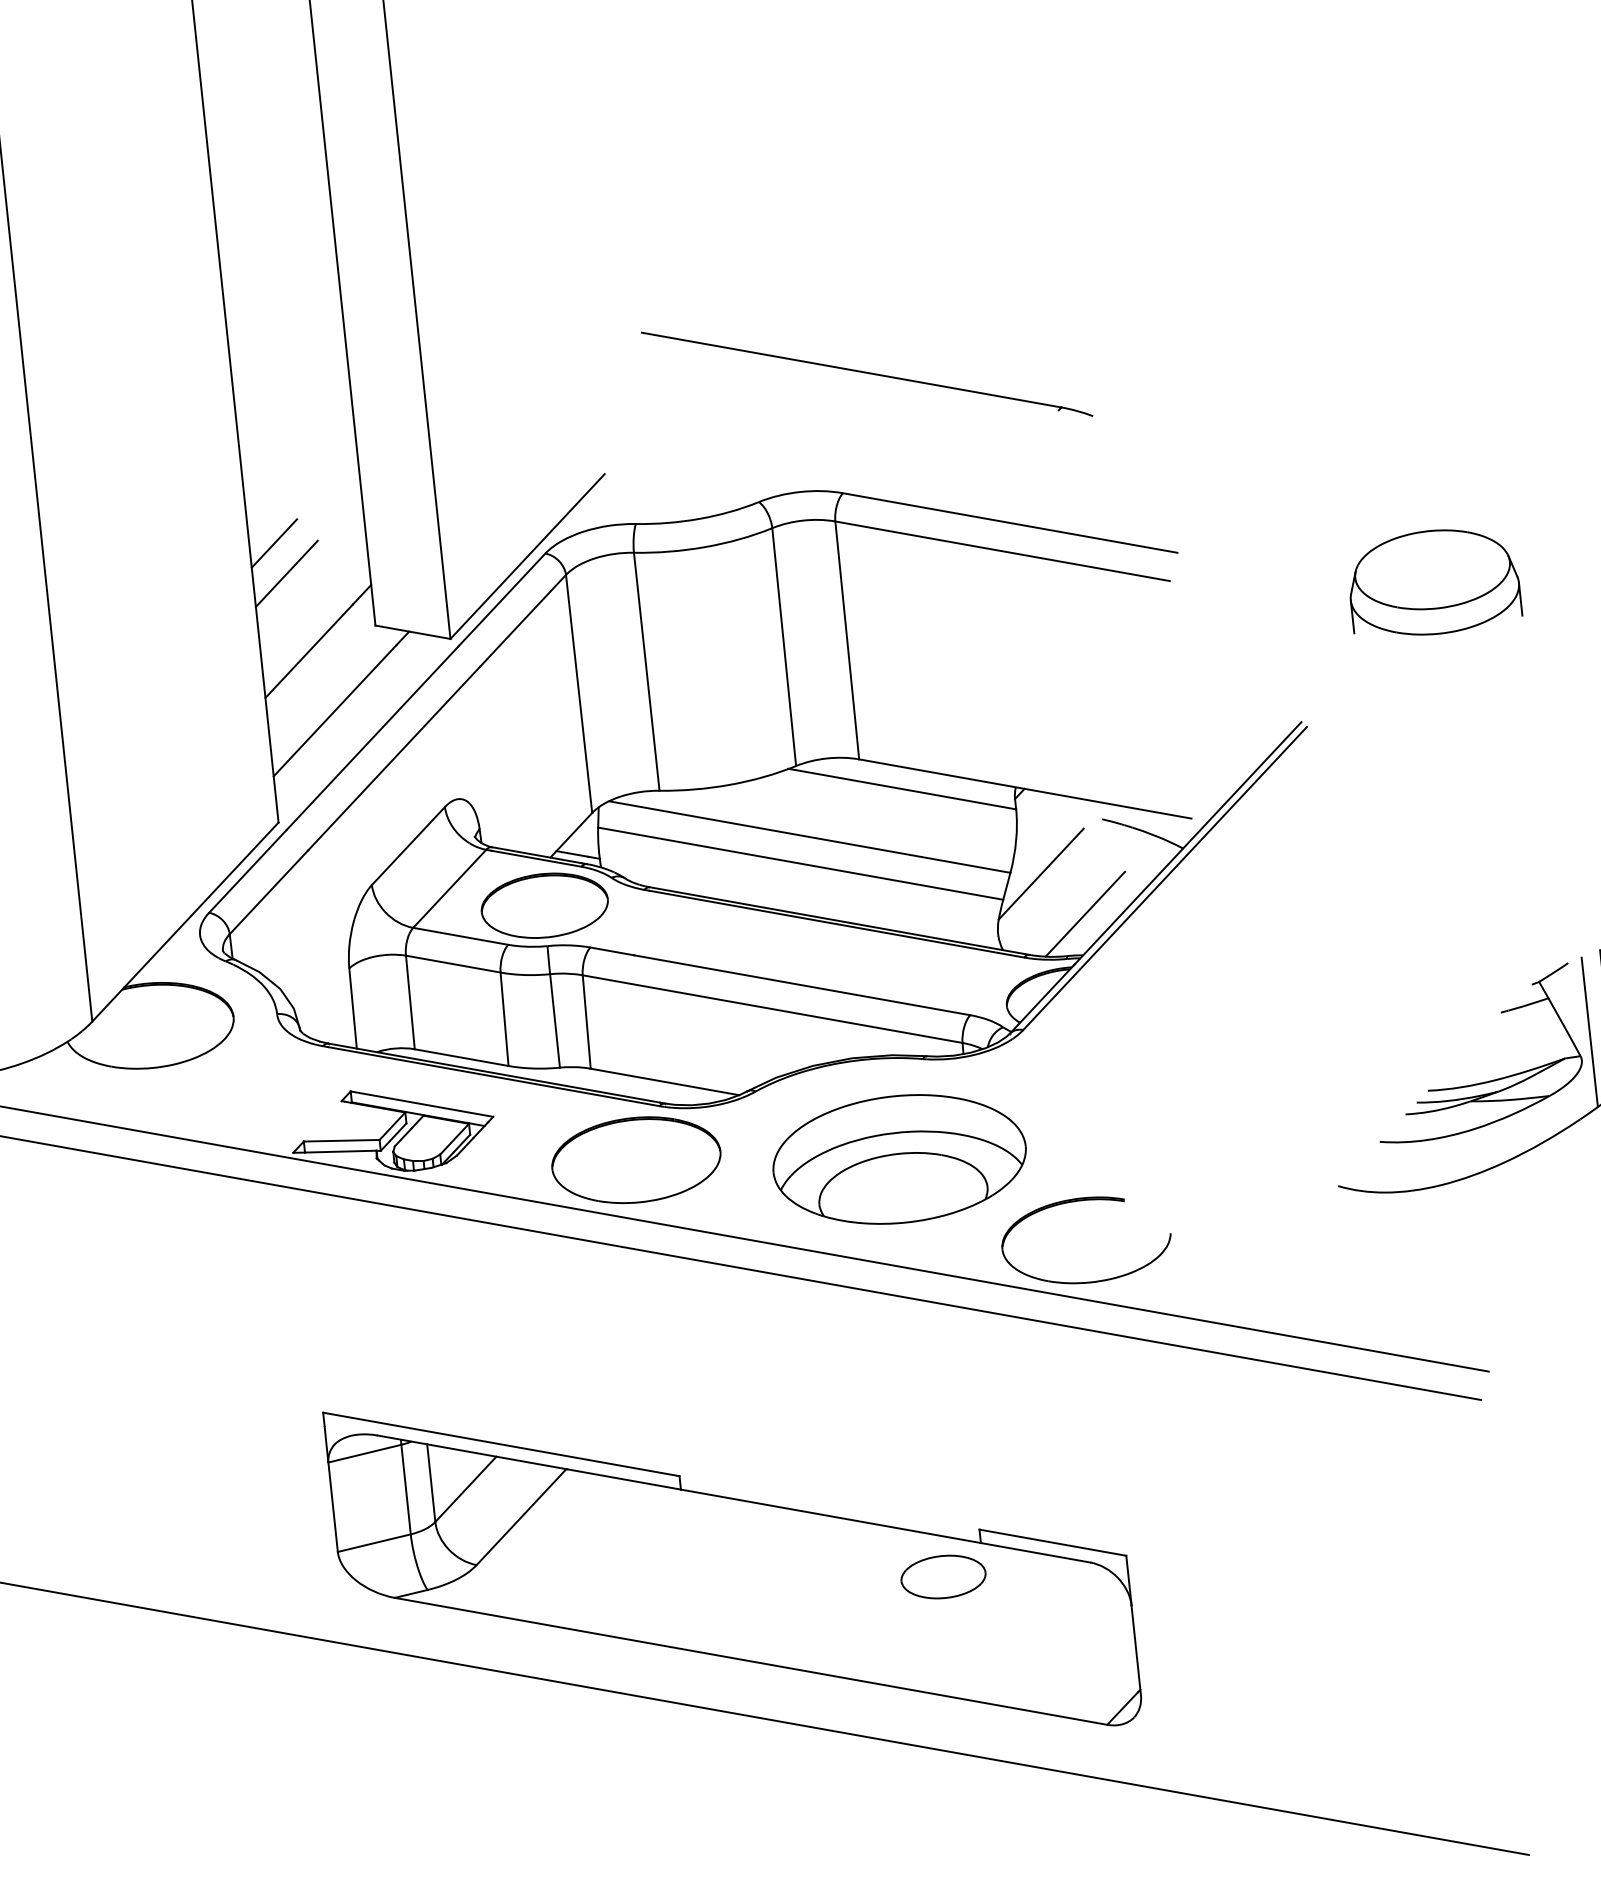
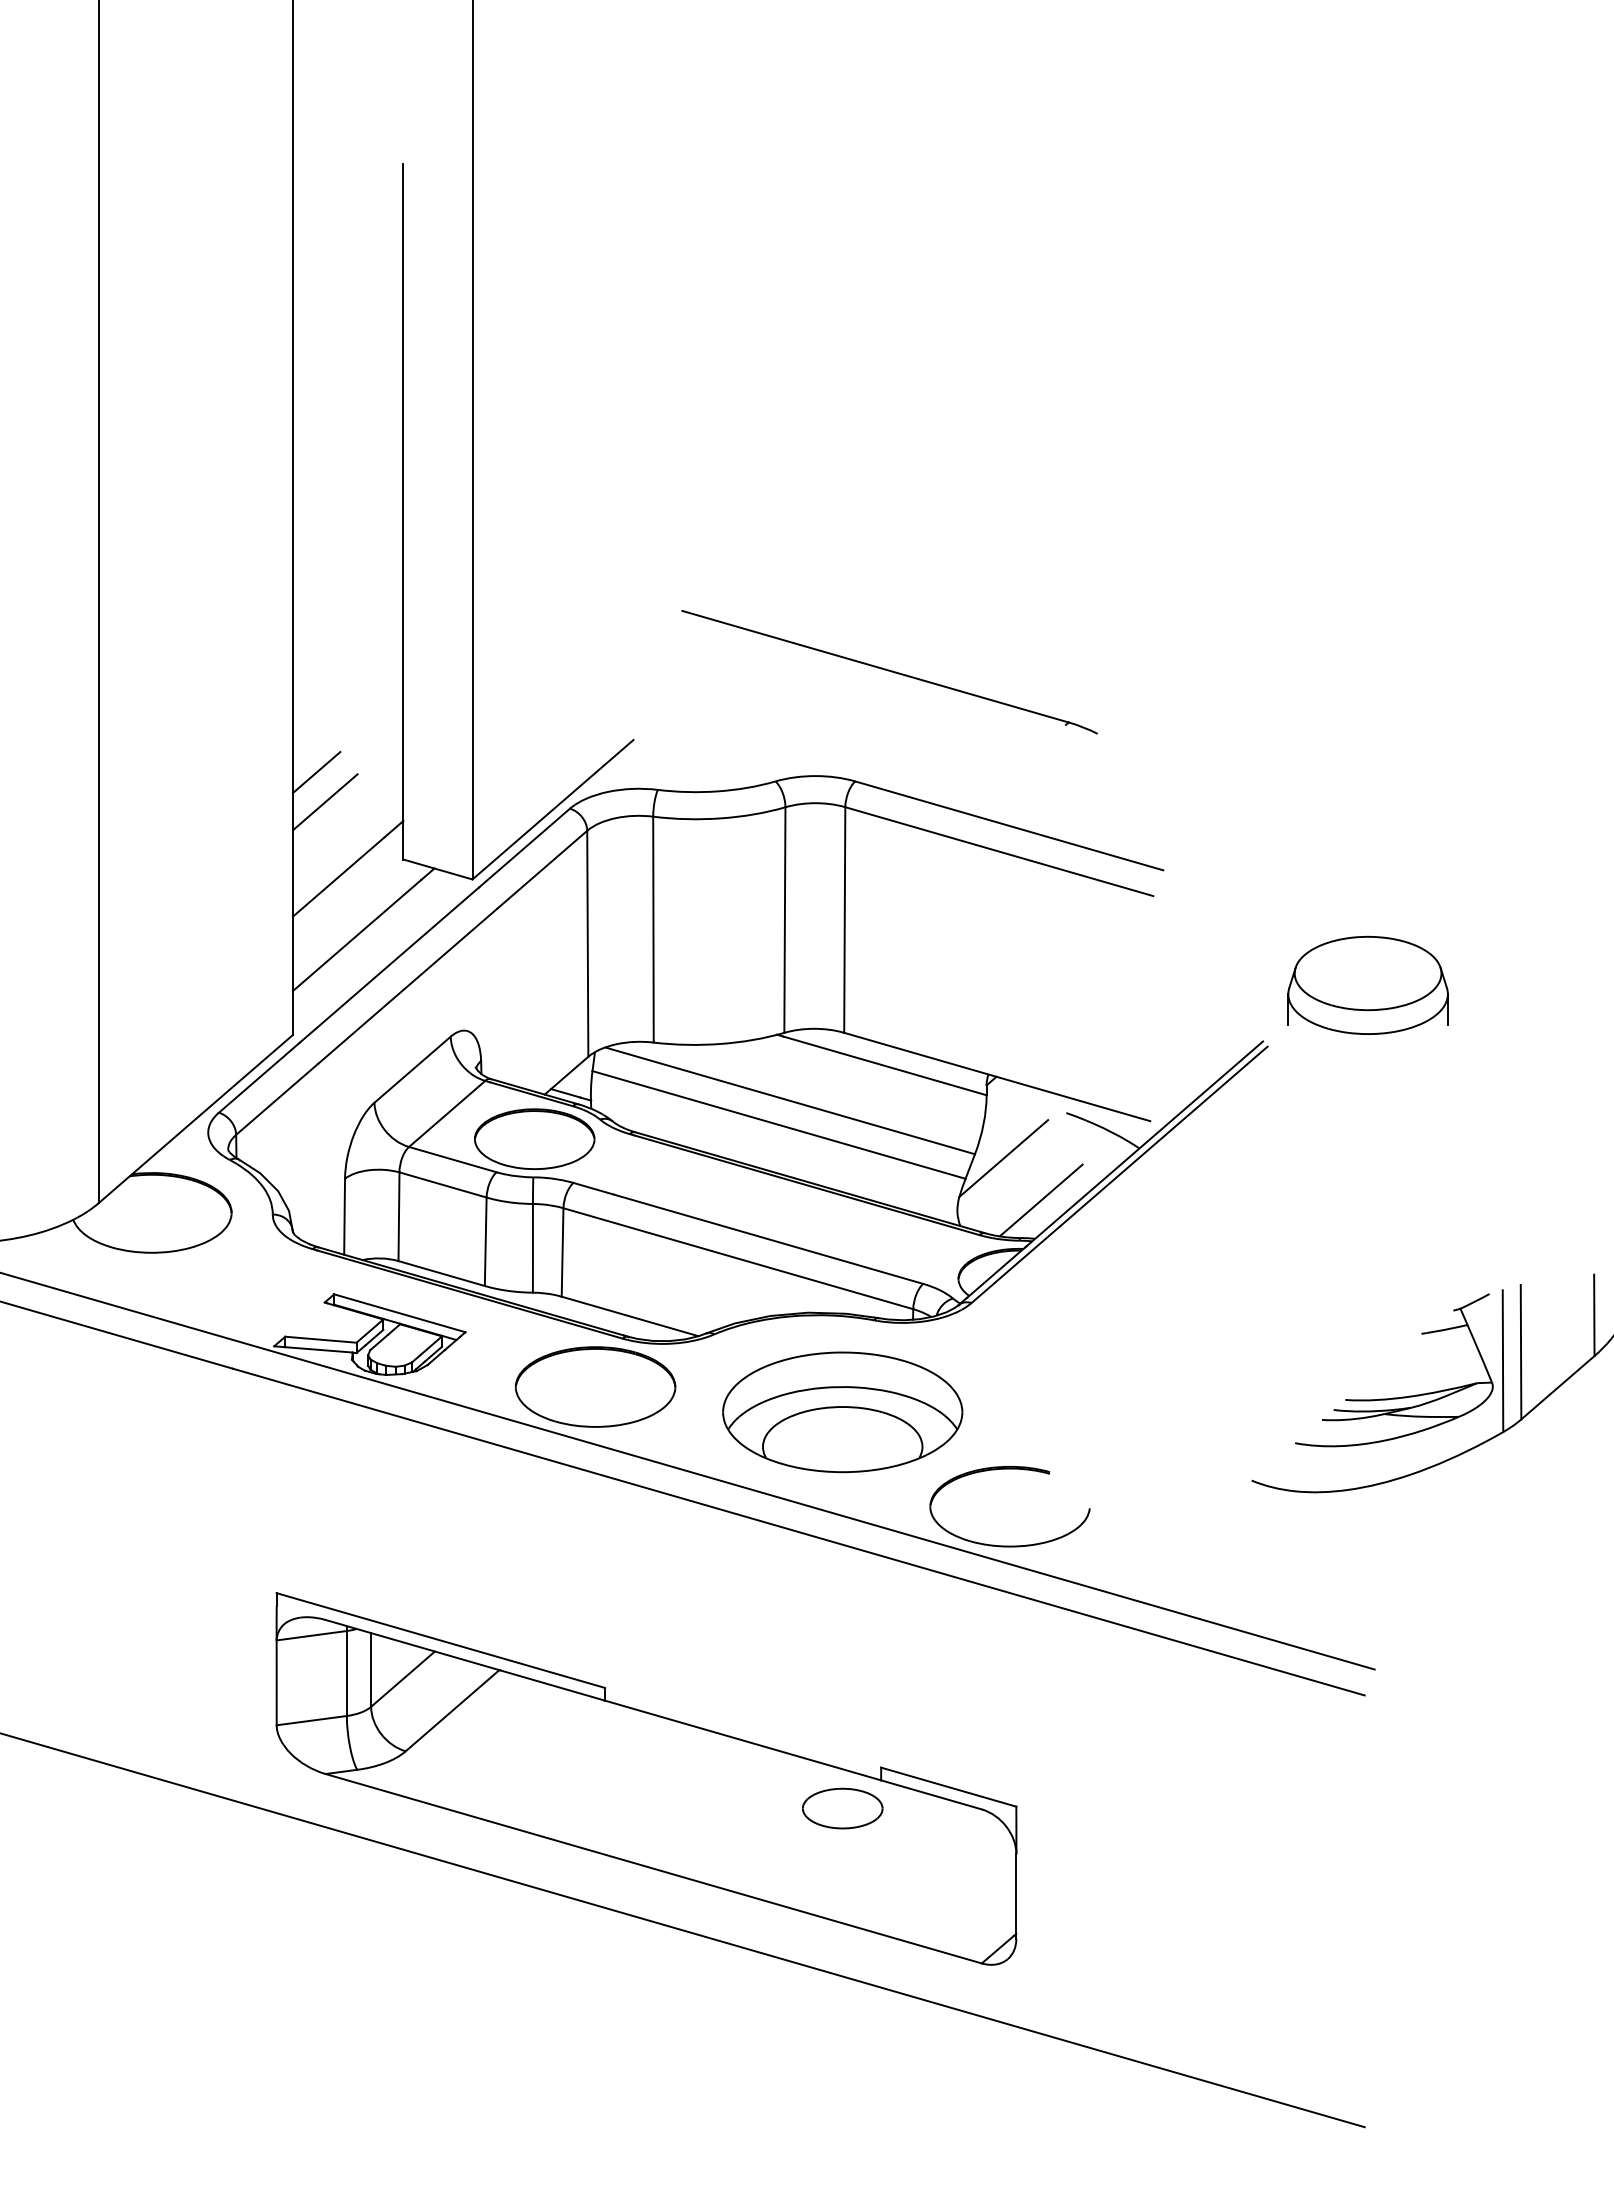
part: (1433, 581) -> (1367, 984), moved

